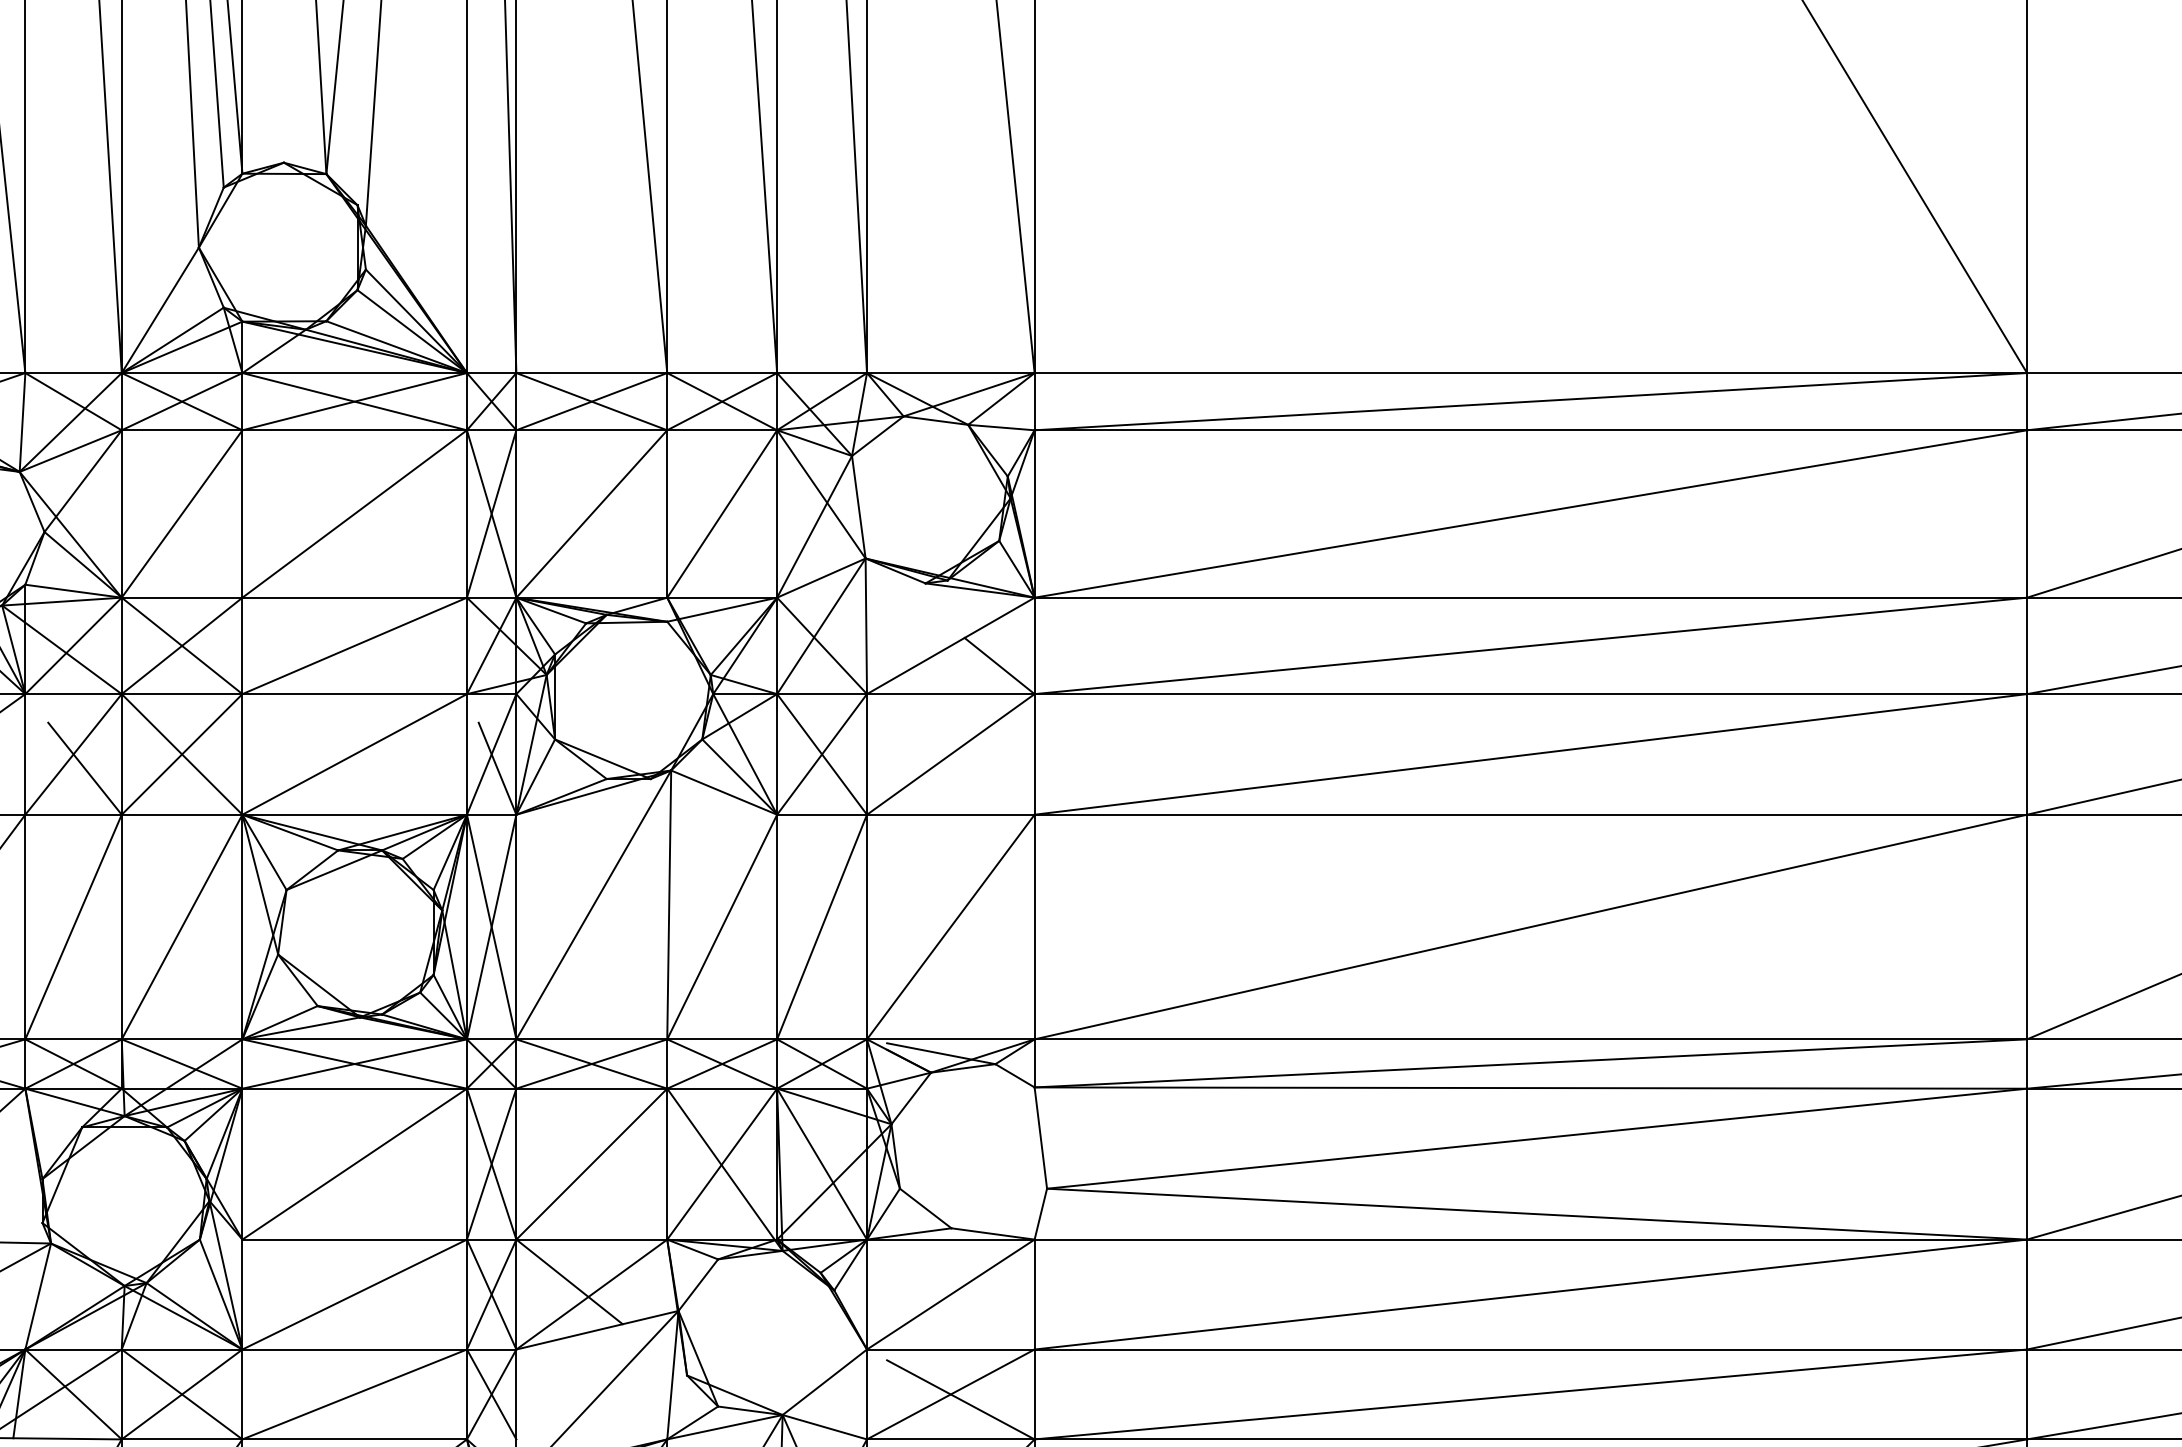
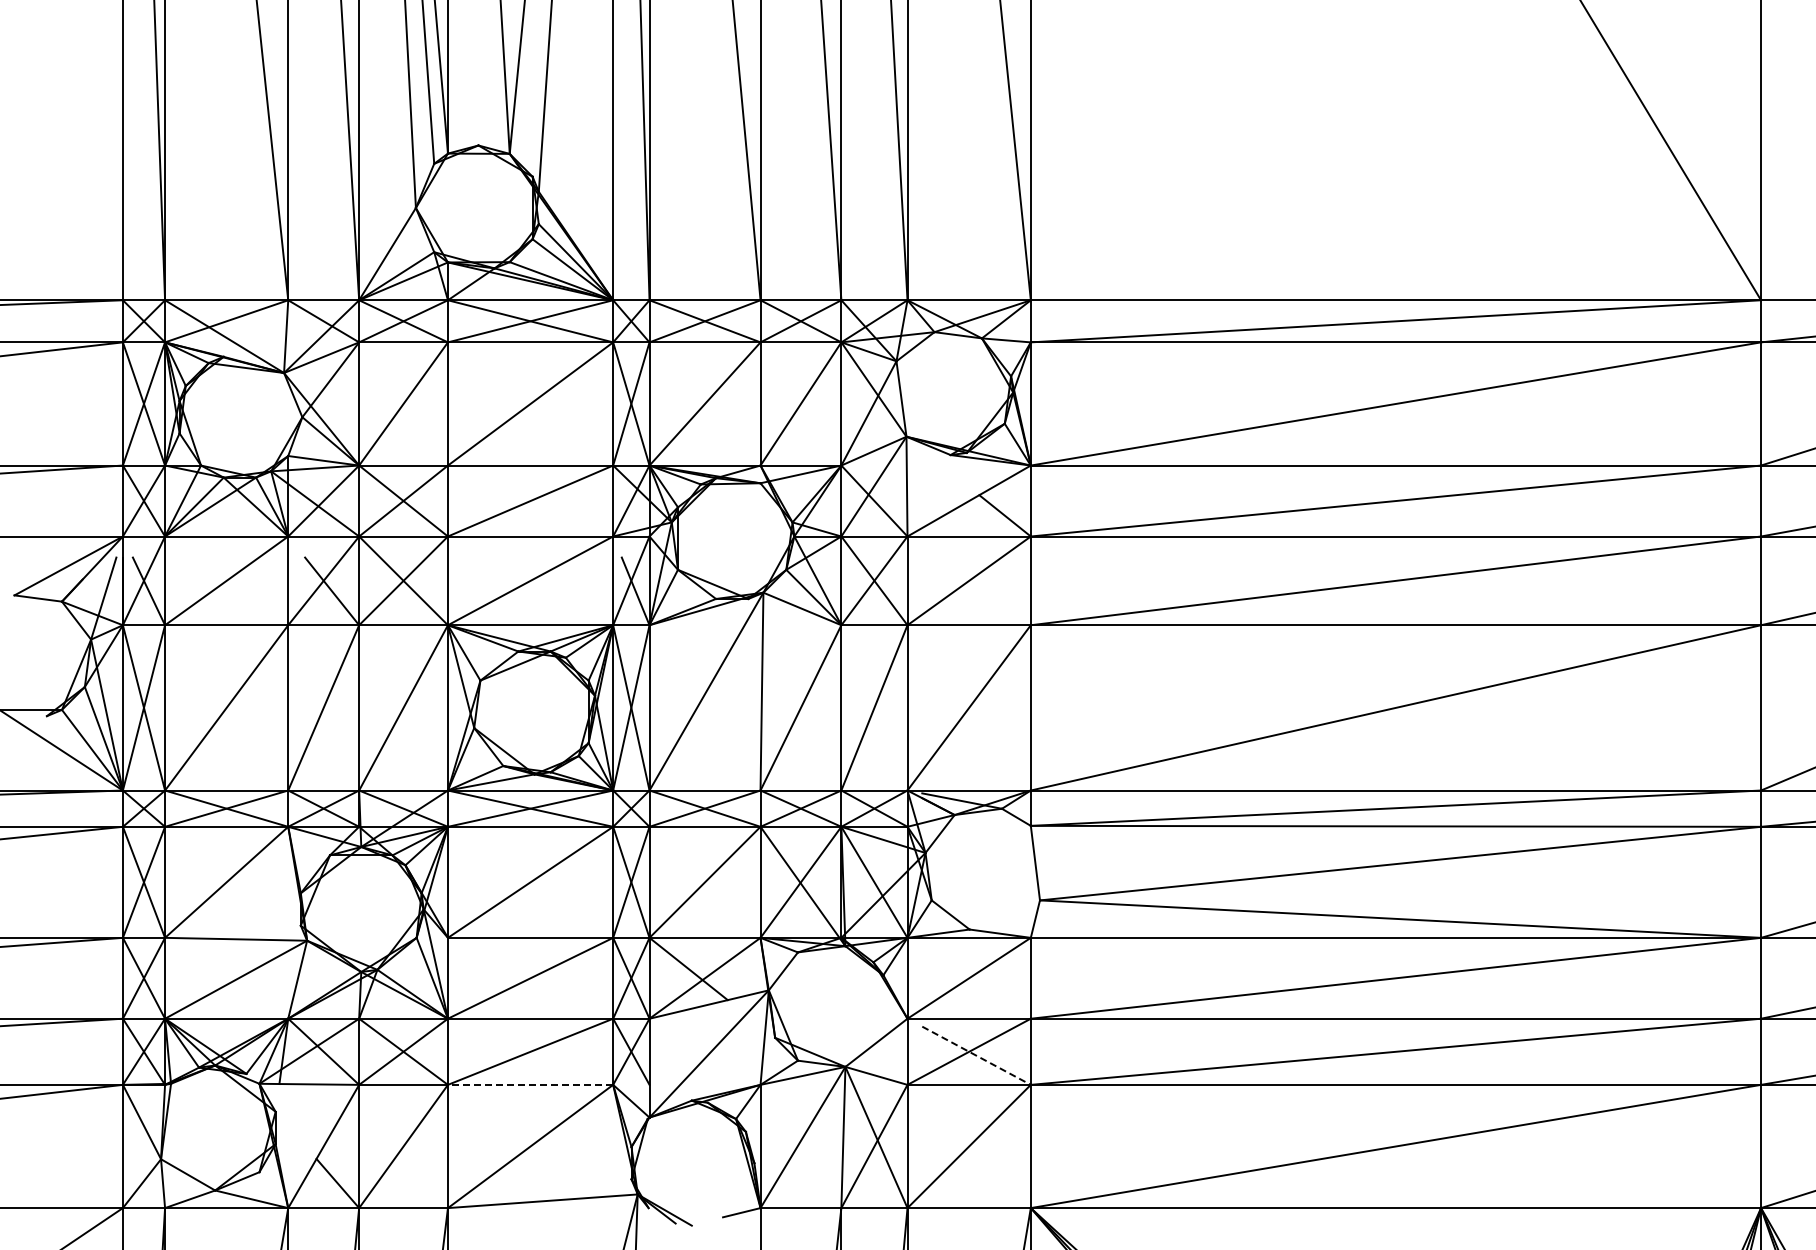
line: (960, 1399) -> (976, 1055), solid -> dashed
line: (354, 1438) -> (530, 1084), solid -> dashed

